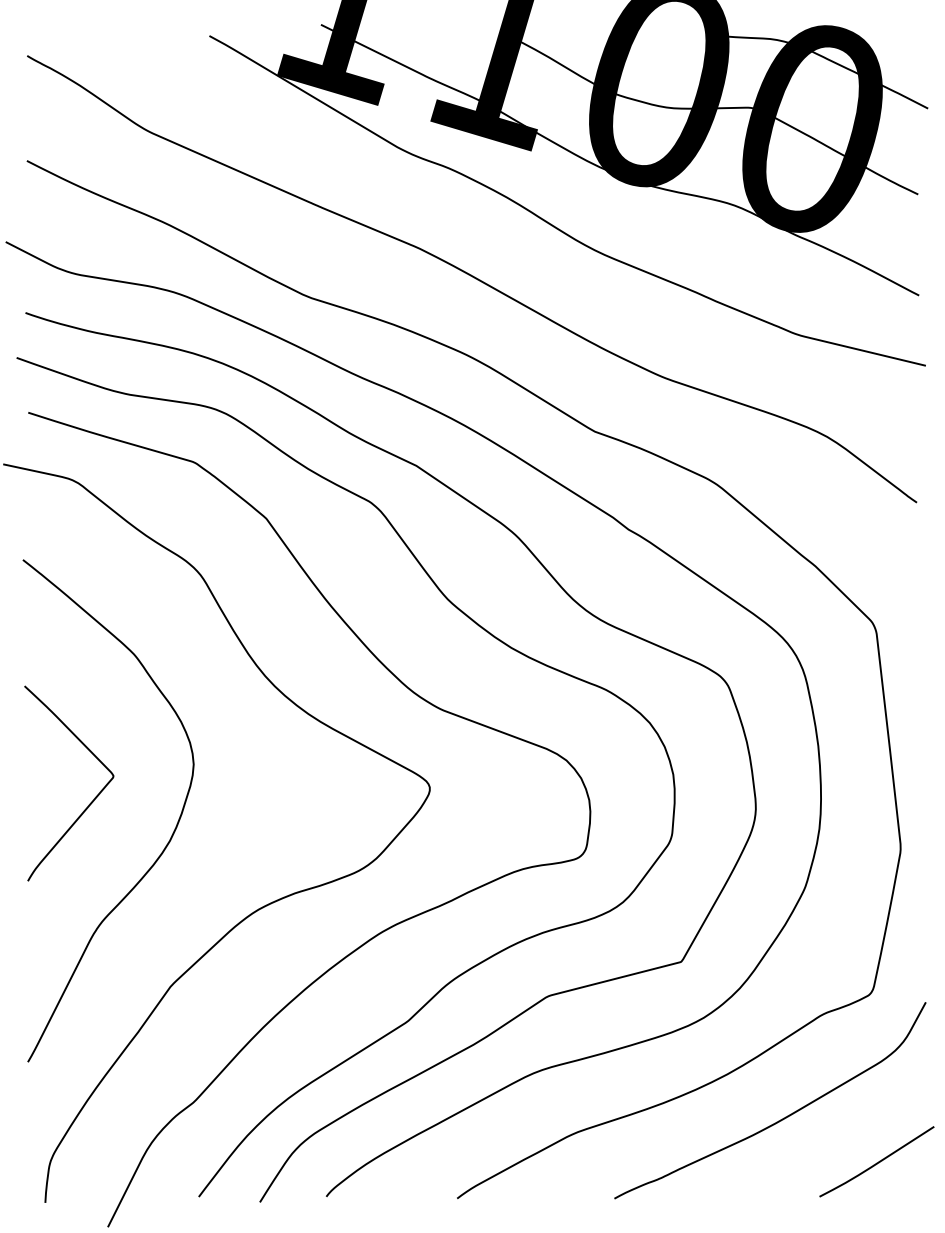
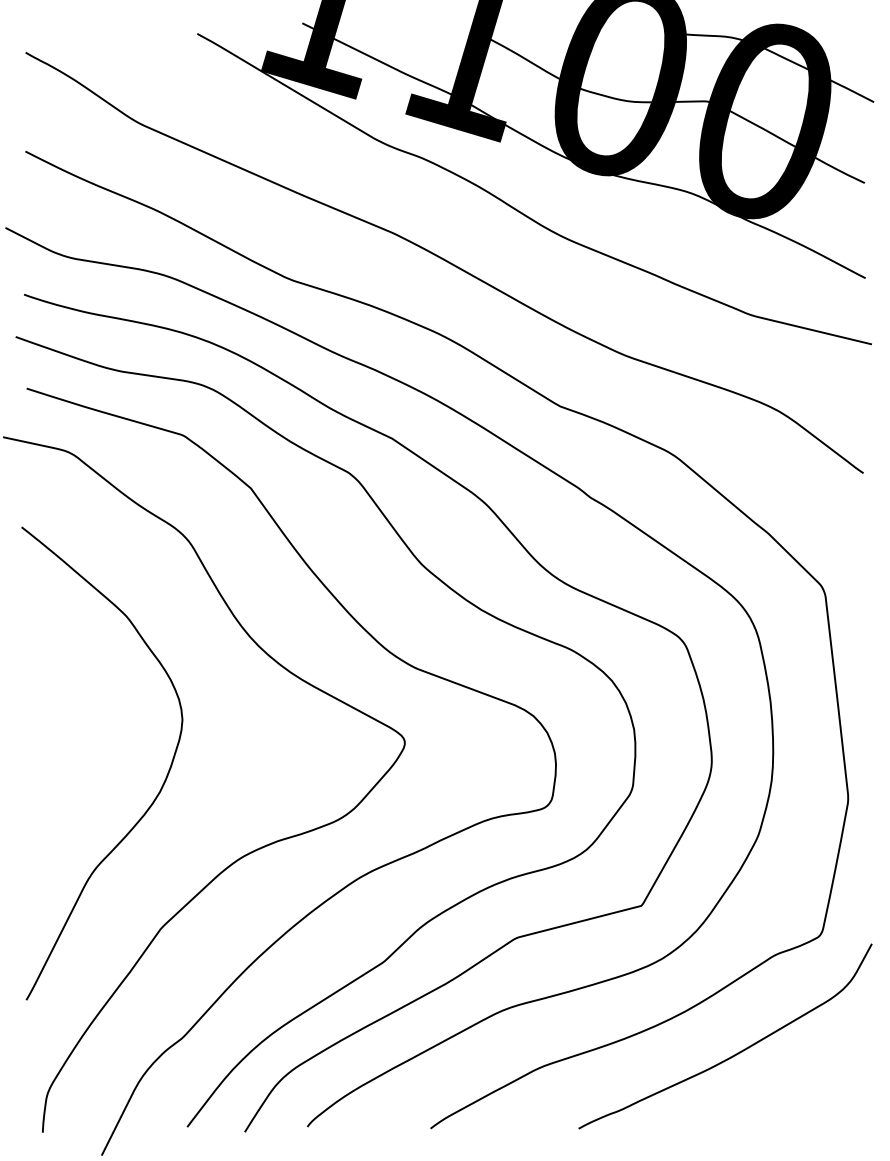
curve: (89, 803) -> (84, 756), removed
curve: (876, 1162) -> (825, 1094), removed

